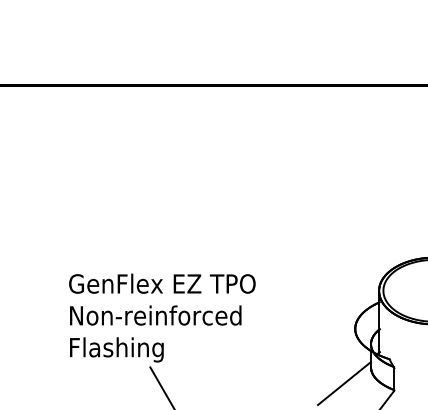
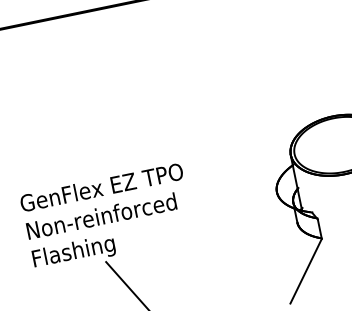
line: (344, 383) -> (277, 241), removed

